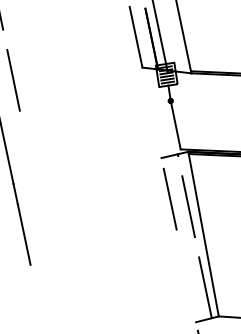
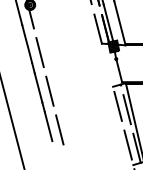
line: (29, 159) -> (49, 90), added
line: (46, 241) -> (59, 129), added
line: (185, 279) -> (127, 144), added

